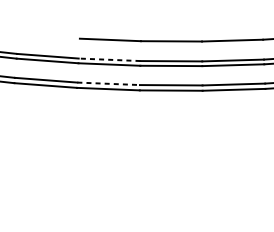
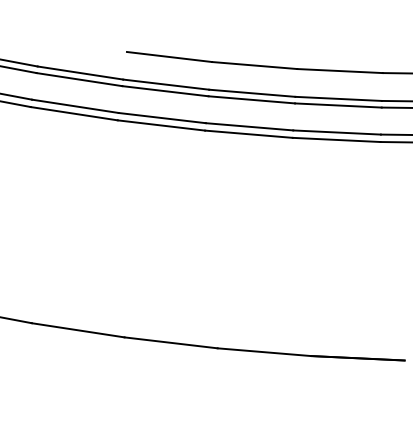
line: (109, 59) -> (165, 84), dashed -> solid
line: (108, 84) -> (162, 118), dashed -> solid

